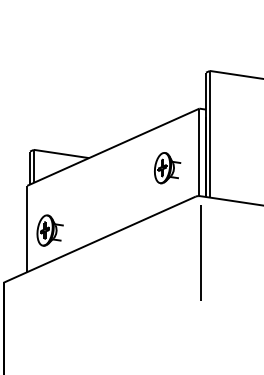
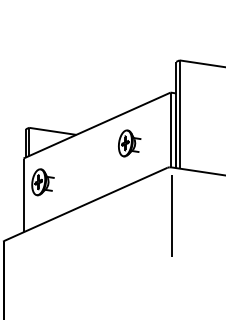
part: (167, 168) -> (129, 143), moved
part: (49, 230) -> (42, 182), moved

